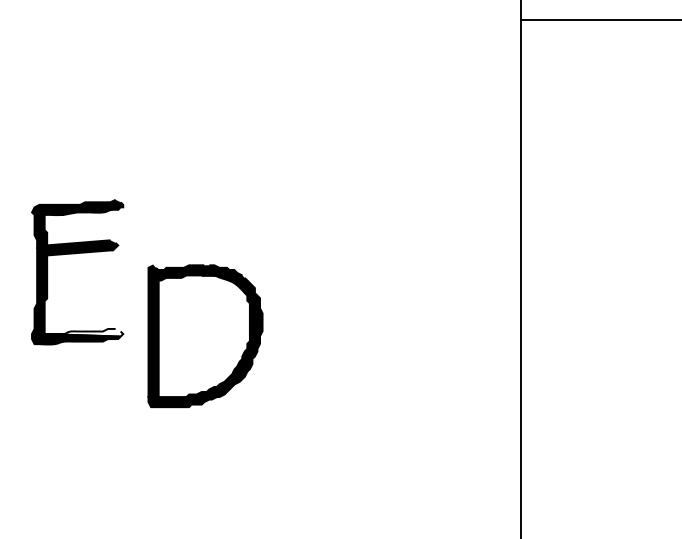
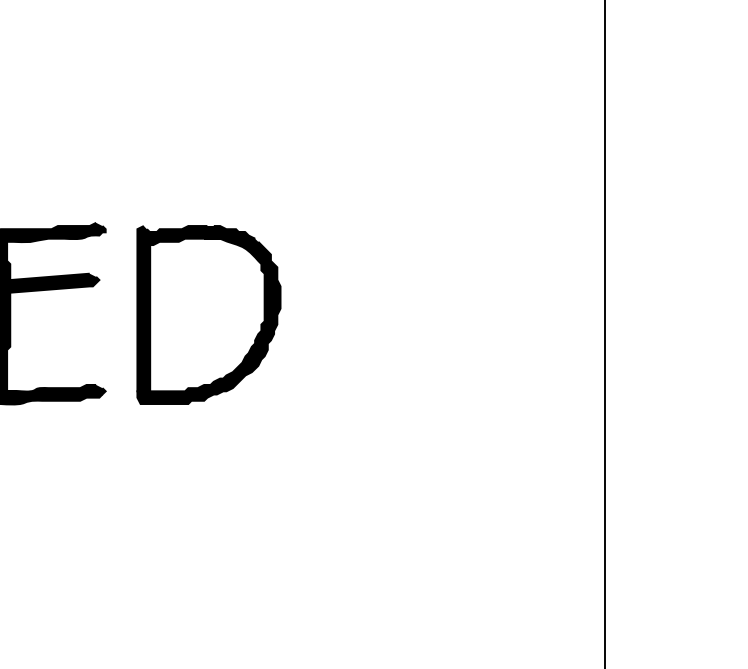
fill: (83, 332) -> (55, 389), added
part: (205, 336) -> (208, 315), moved

